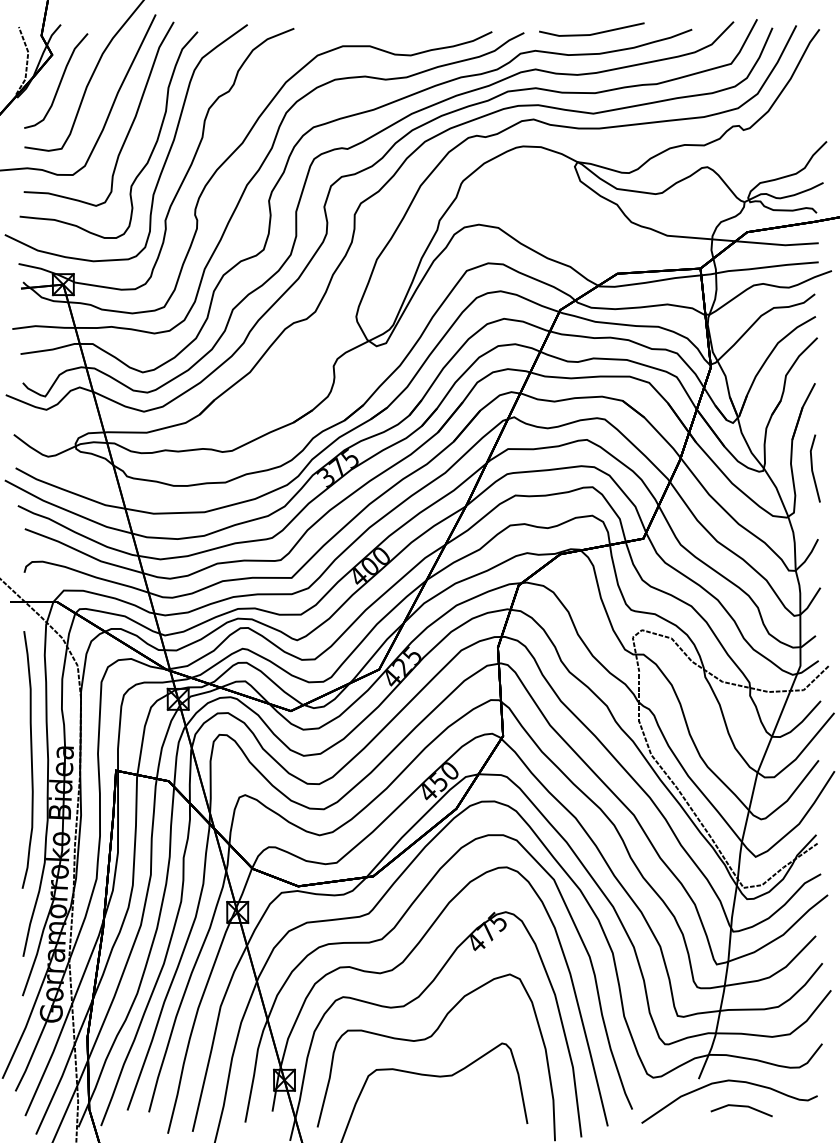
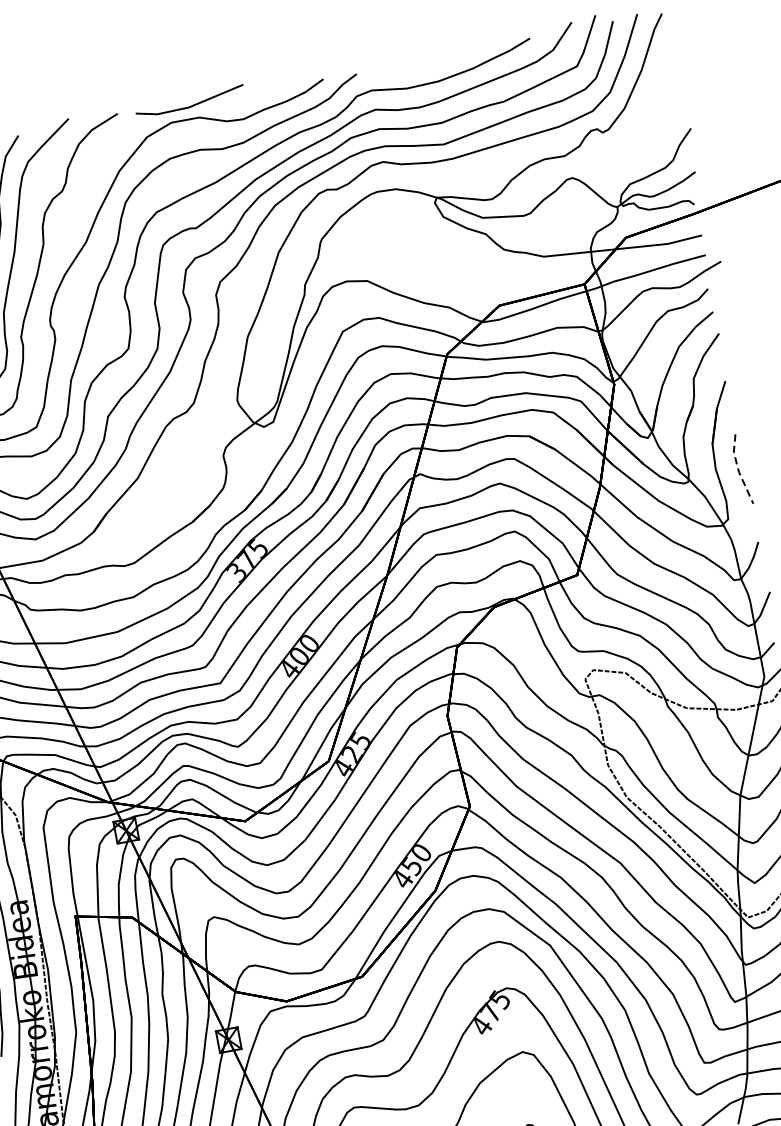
line: (591, 33) -> (190, 105), moved
line: (812, 468) -> (738, 469), solid -> dashed

